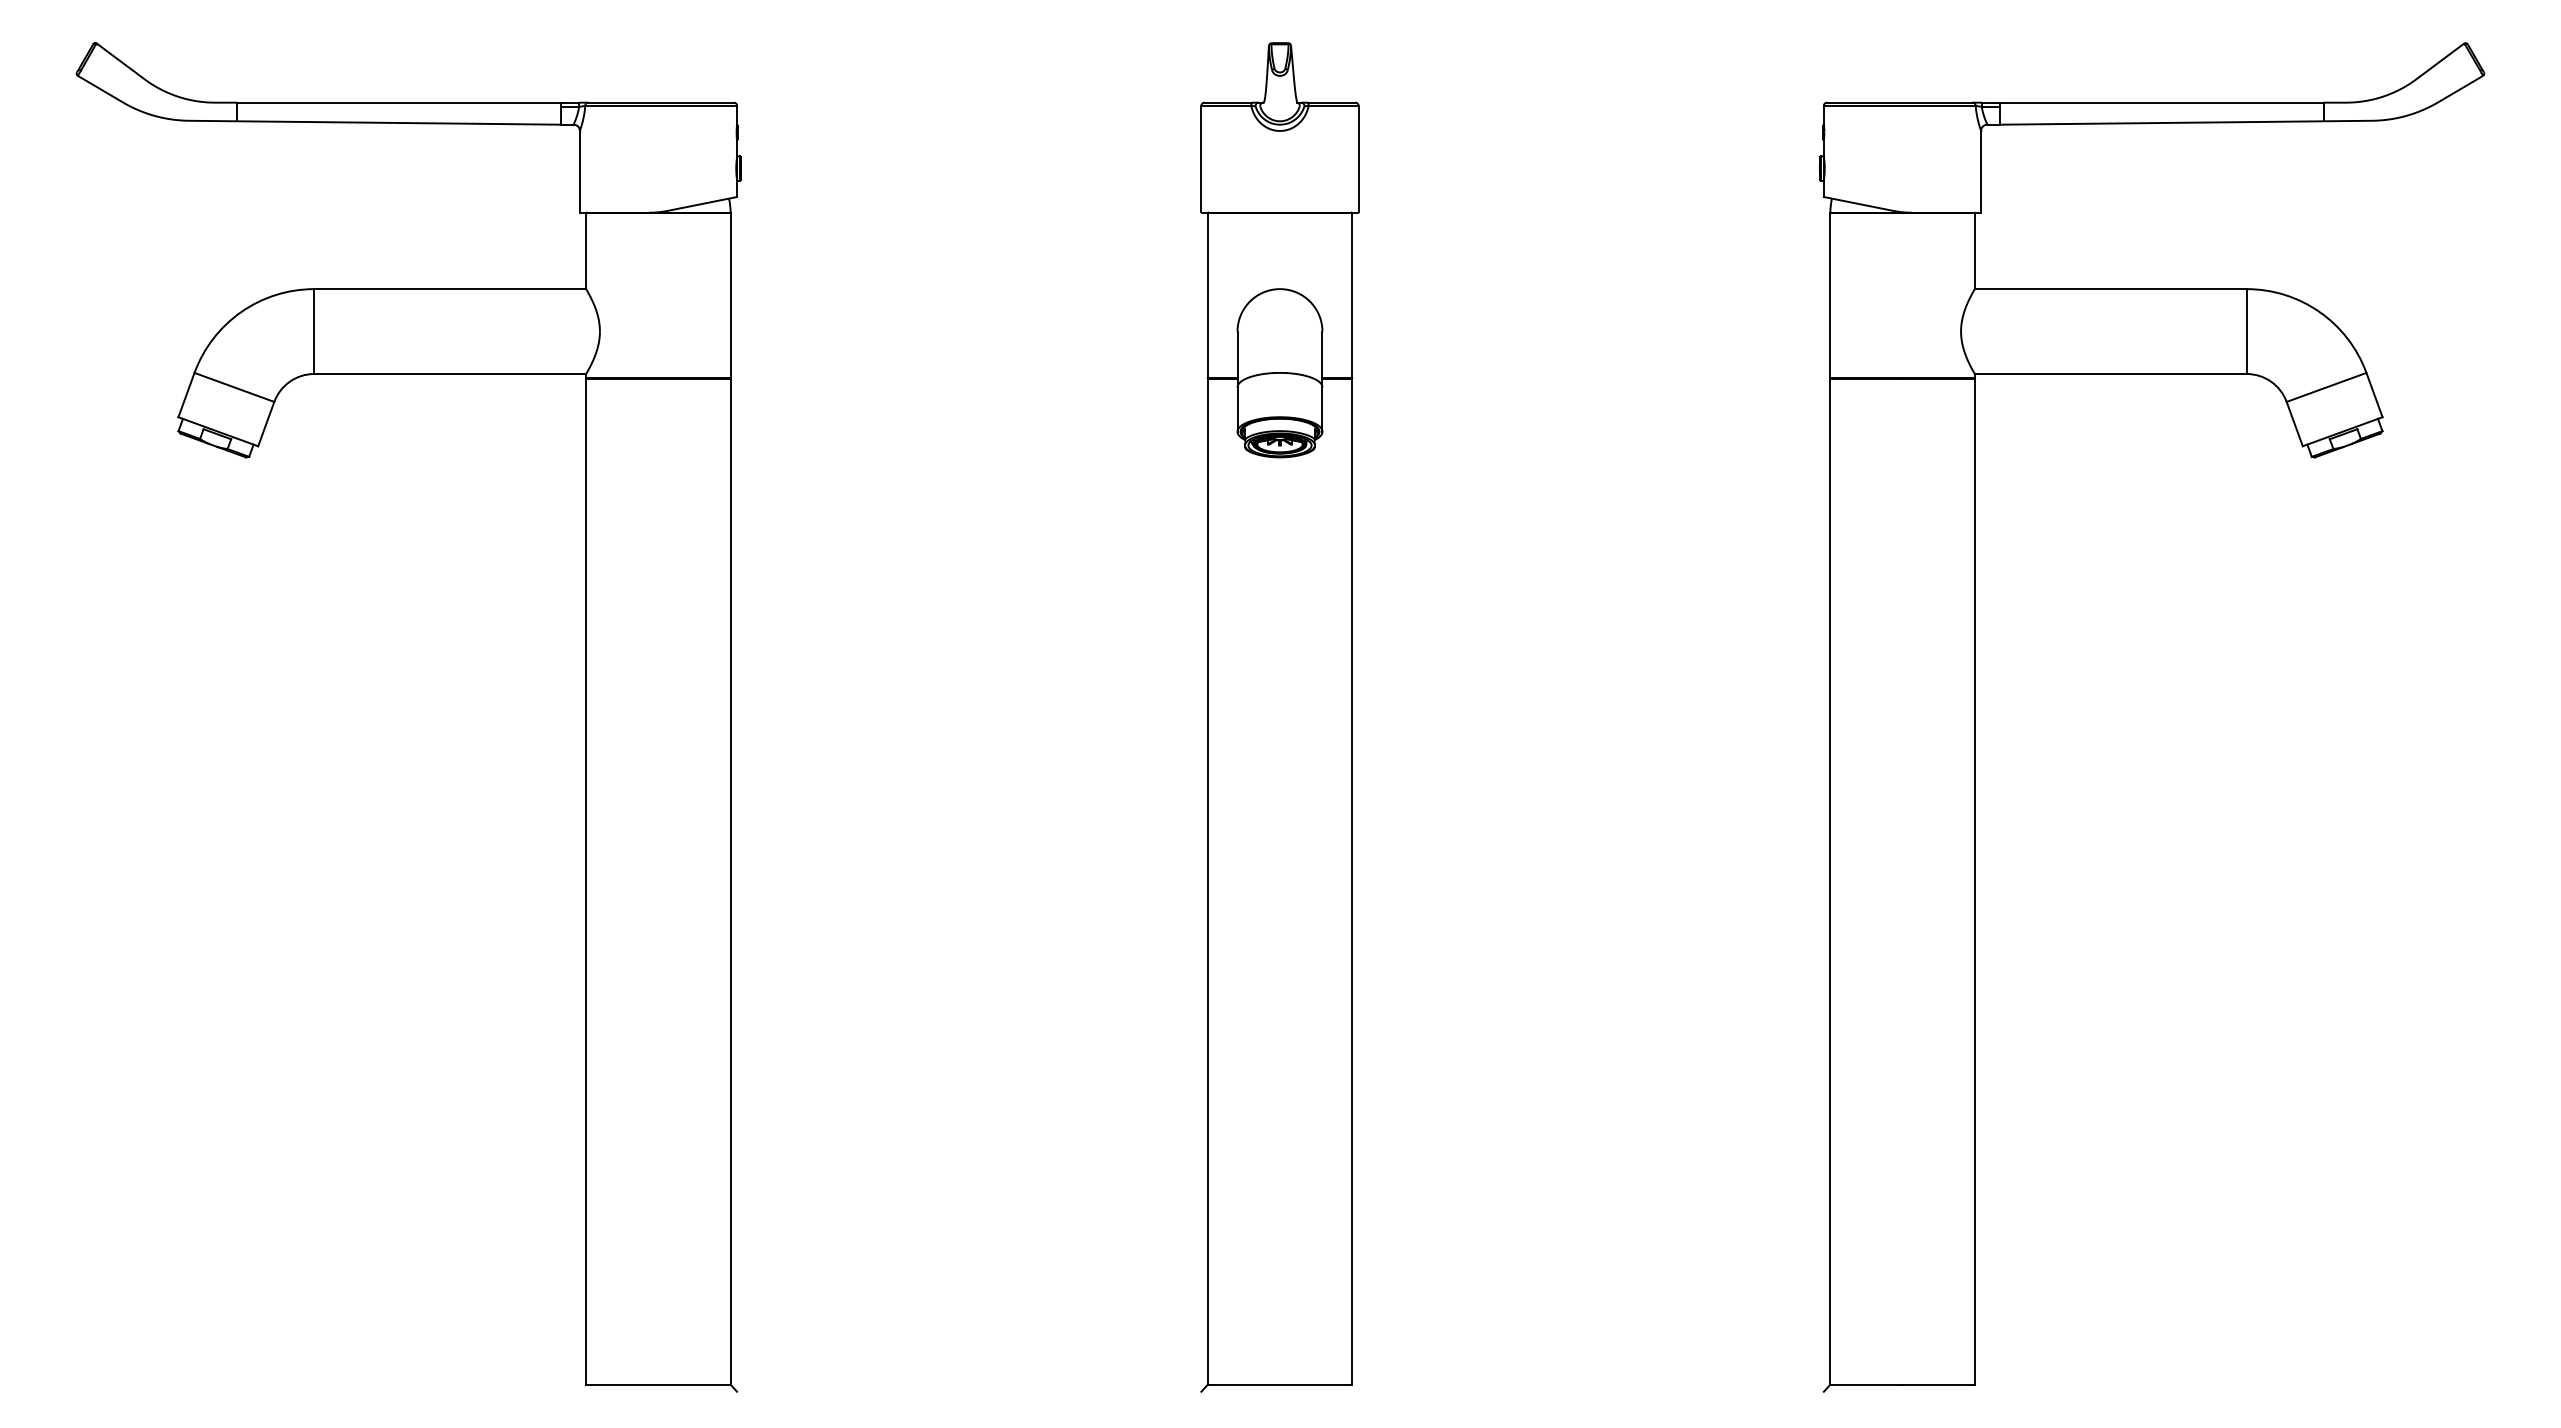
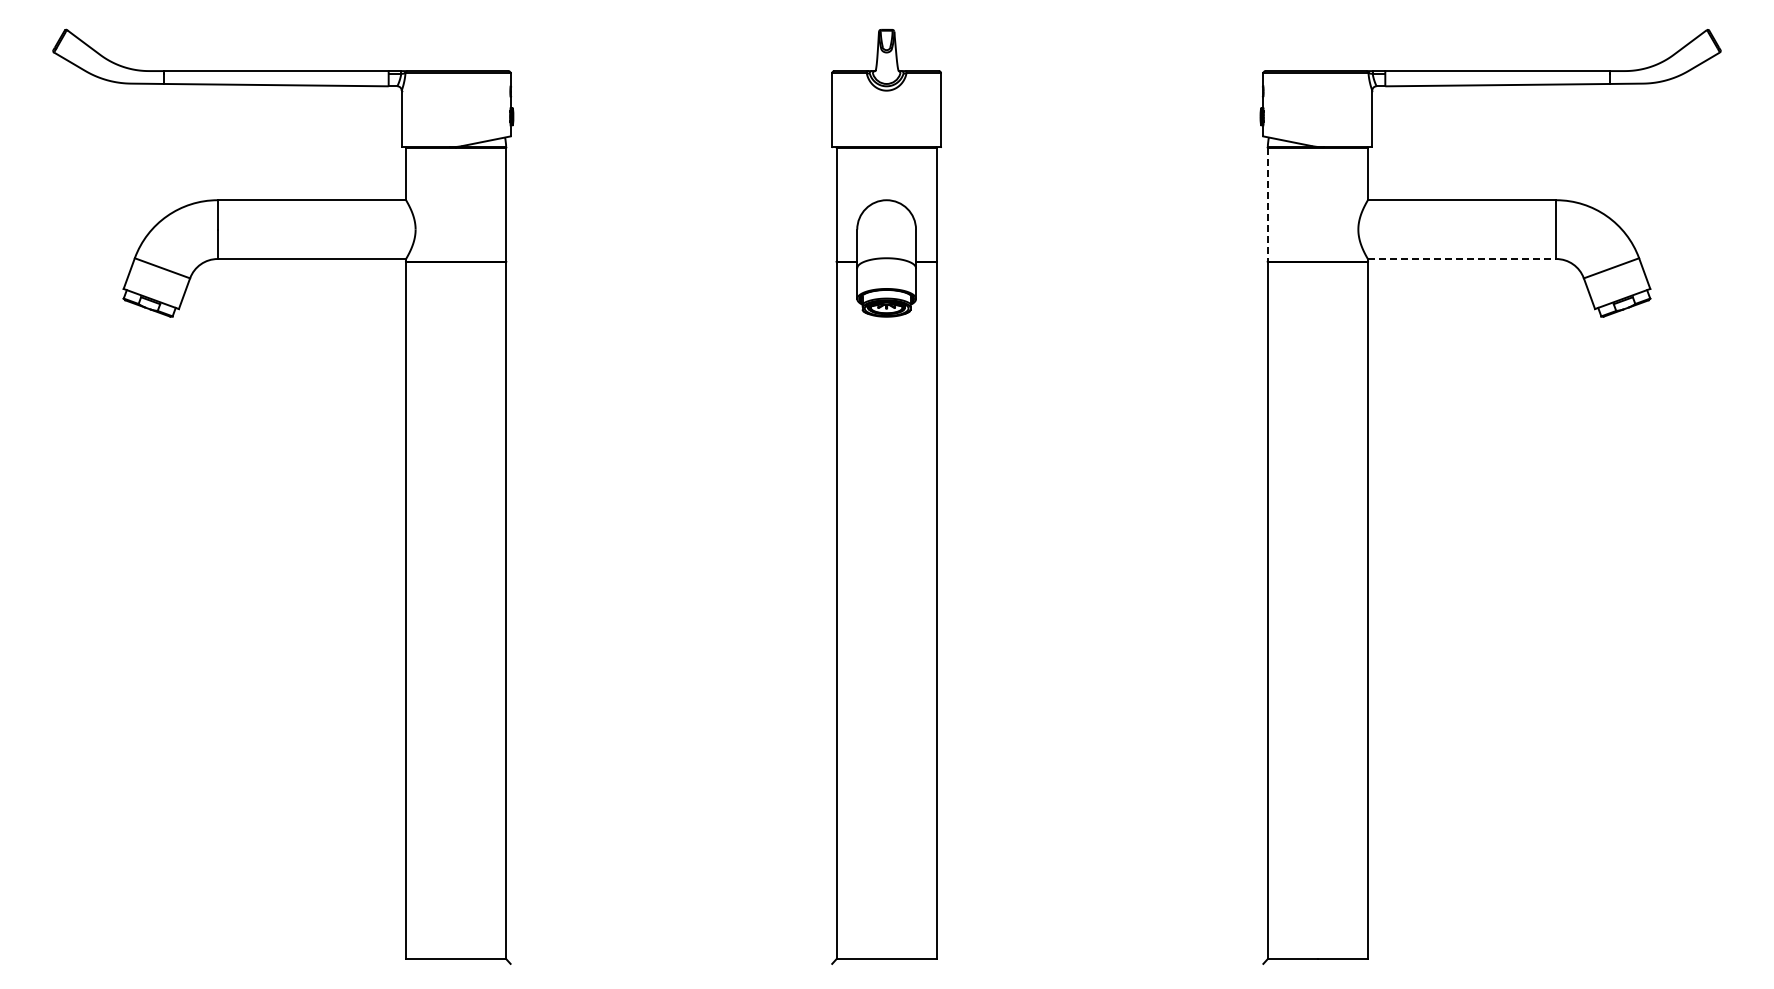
line: (1829, 296) -> (1267, 205), solid -> dashed
line: (2111, 374) -> (1462, 259), solid -> dashed

